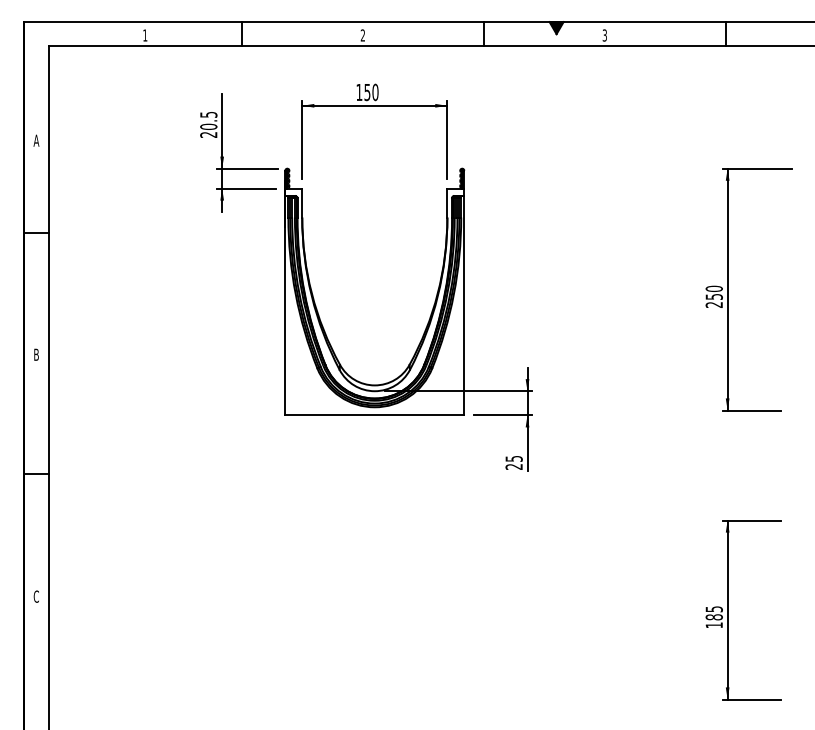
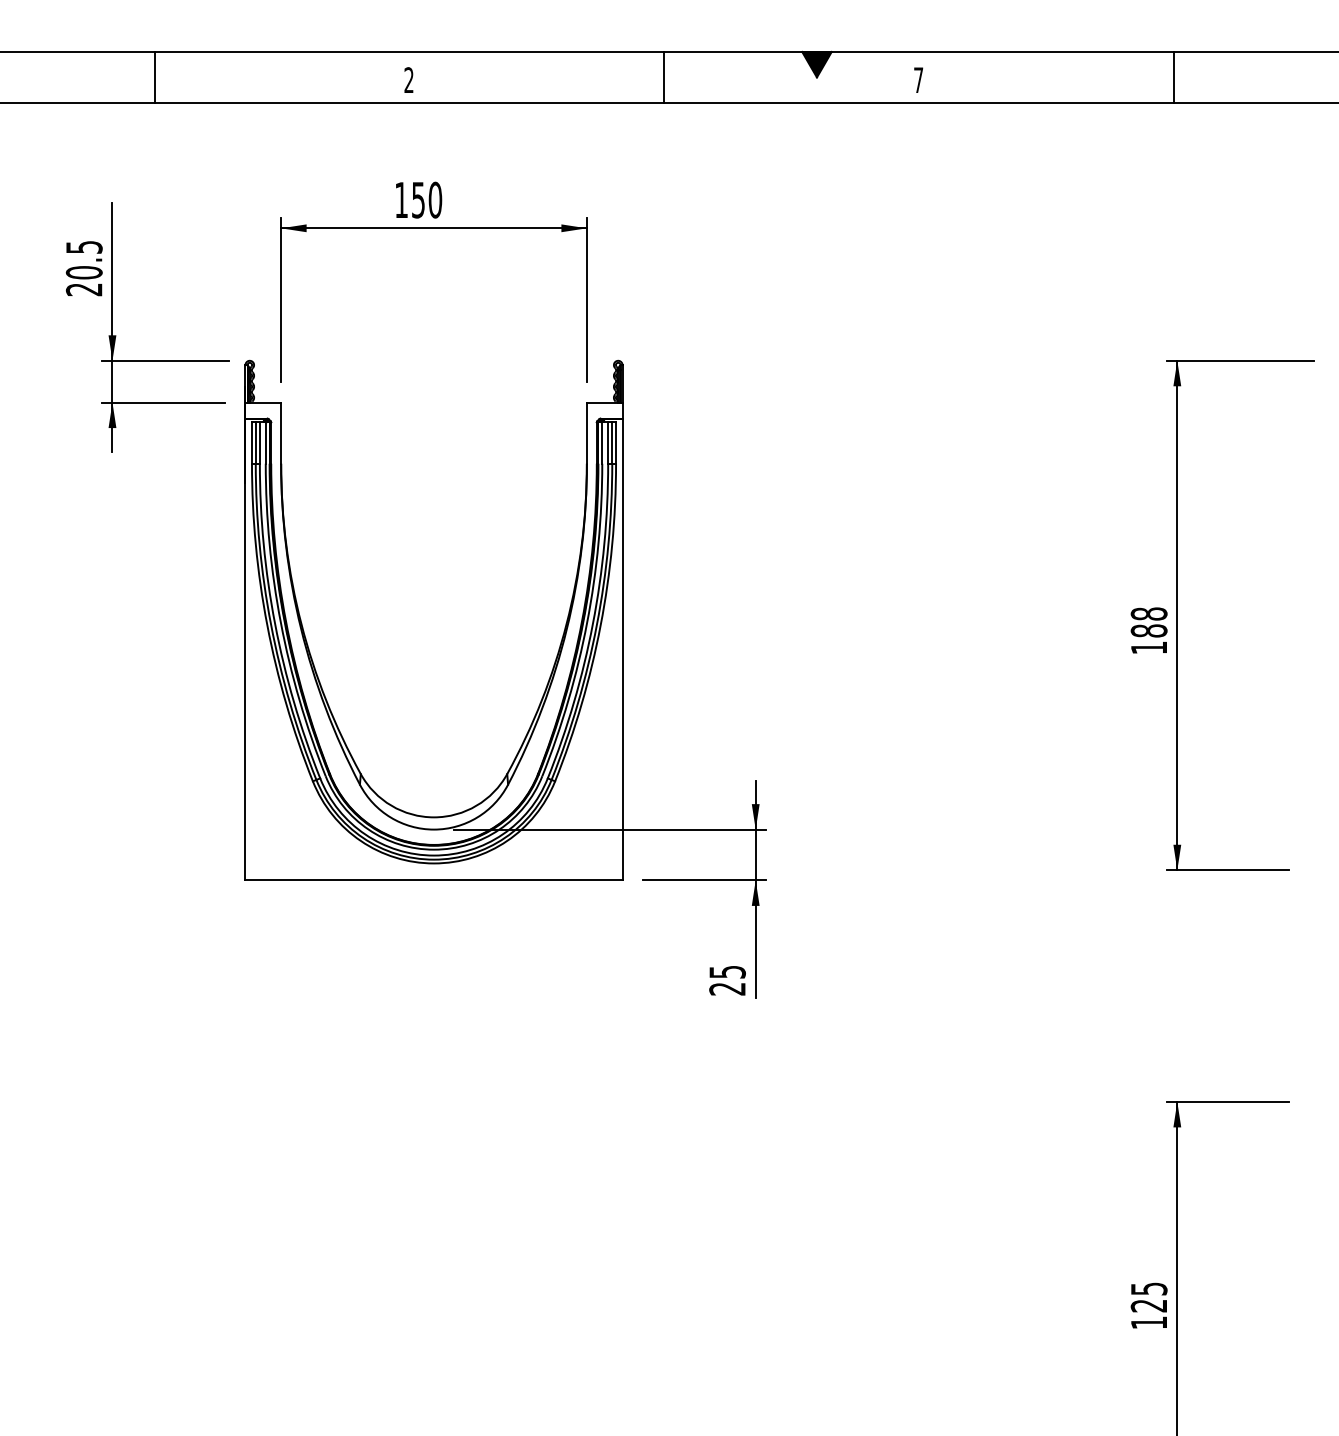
text: (604, 35) -> (917, 80), 3 -> 7
text: (713, 296) -> (1147, 630), 250 -> 188
text: (713, 617) -> (1147, 1306), 185 -> 125

